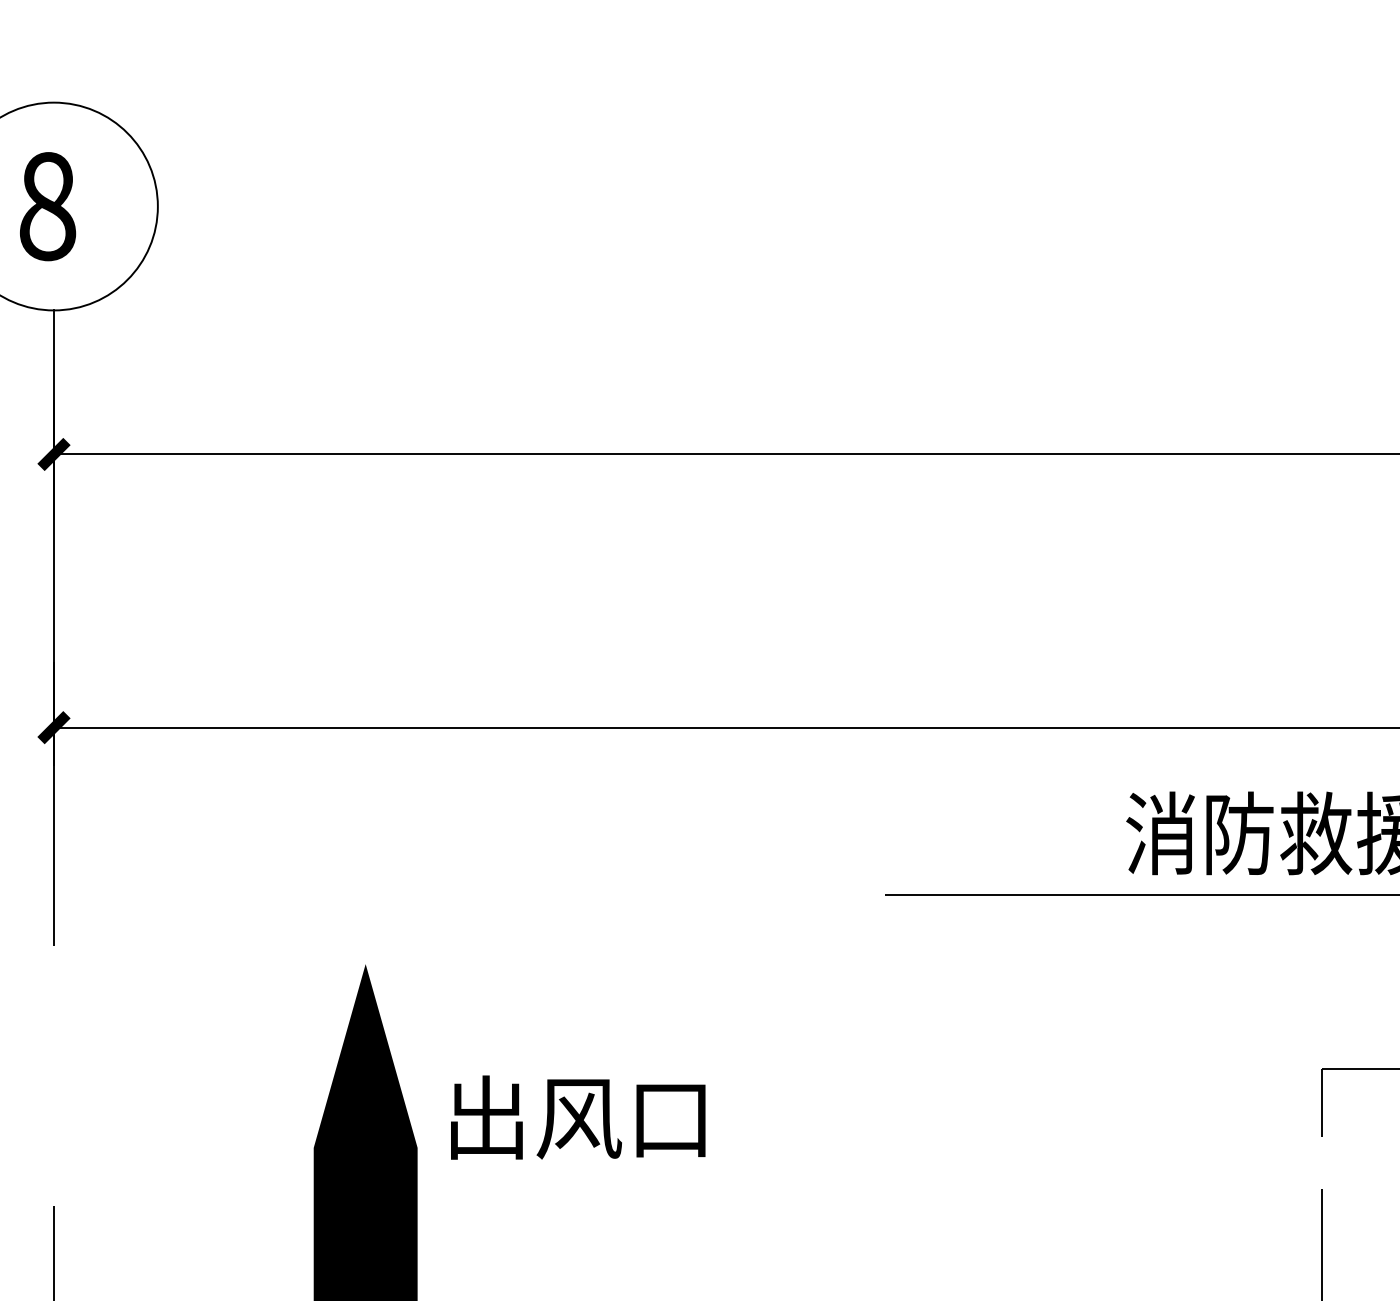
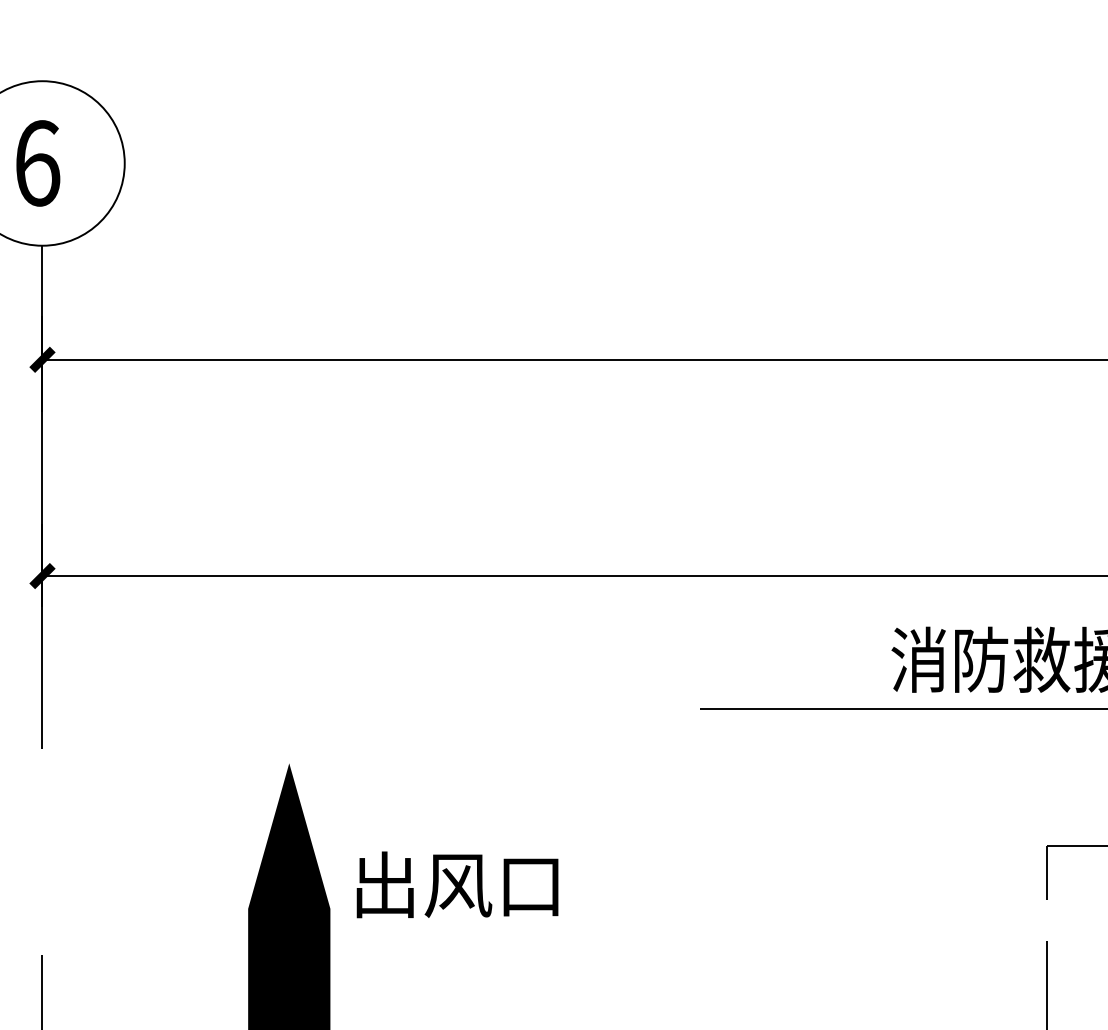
text: (48, 206) -> (38, 163), 8 -> 6

